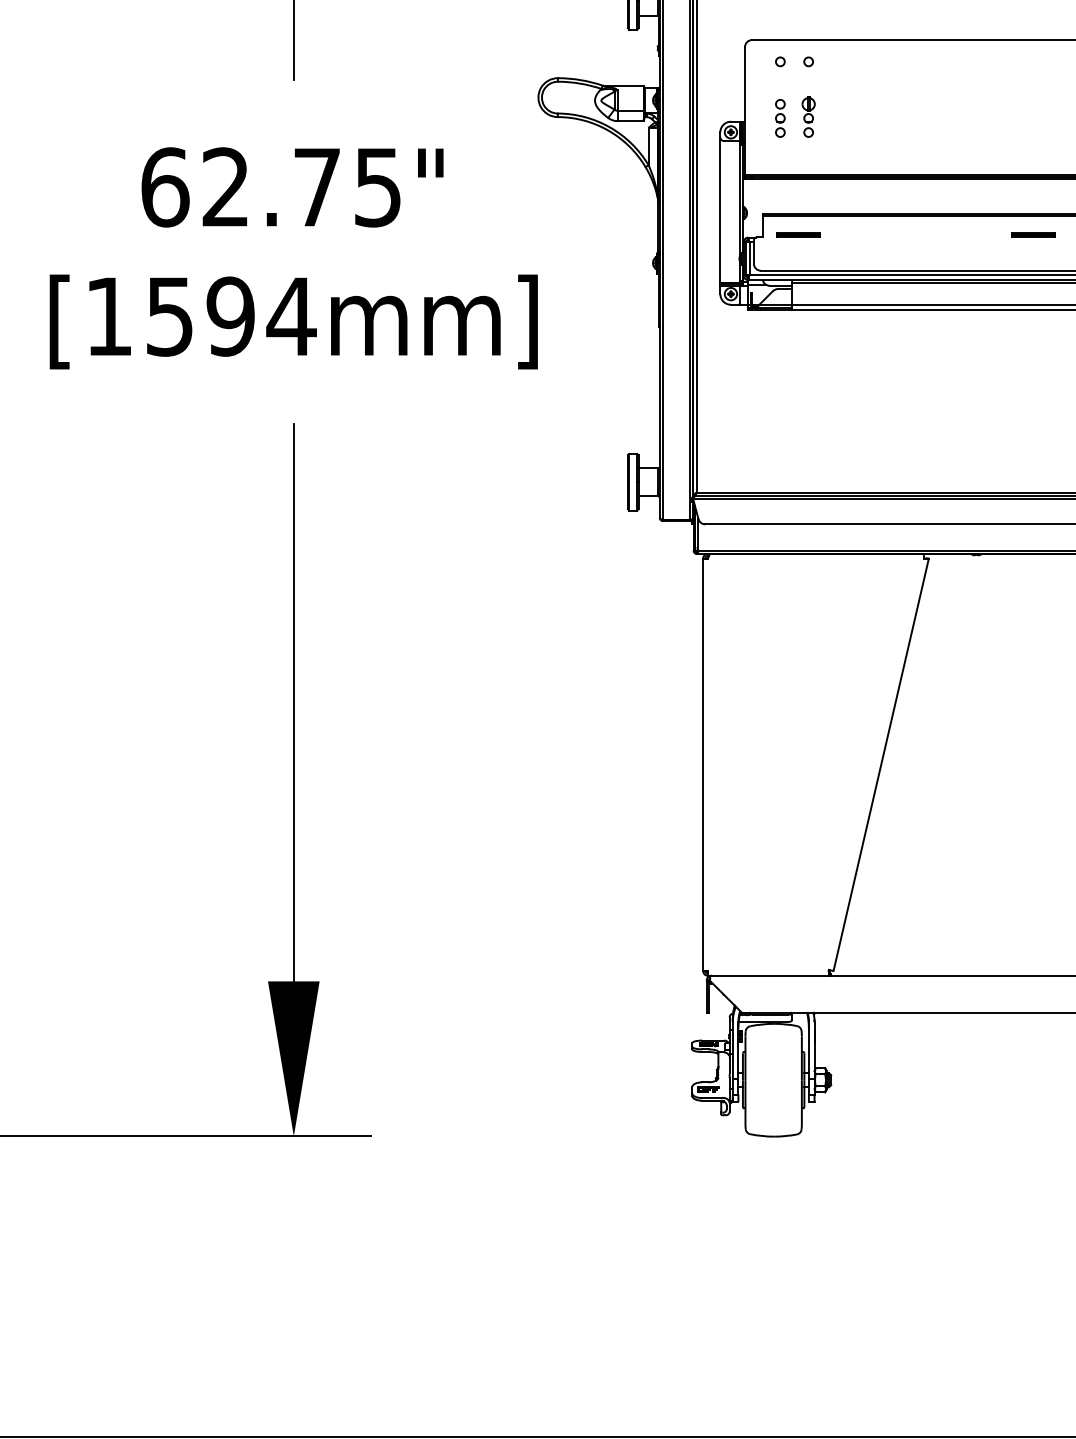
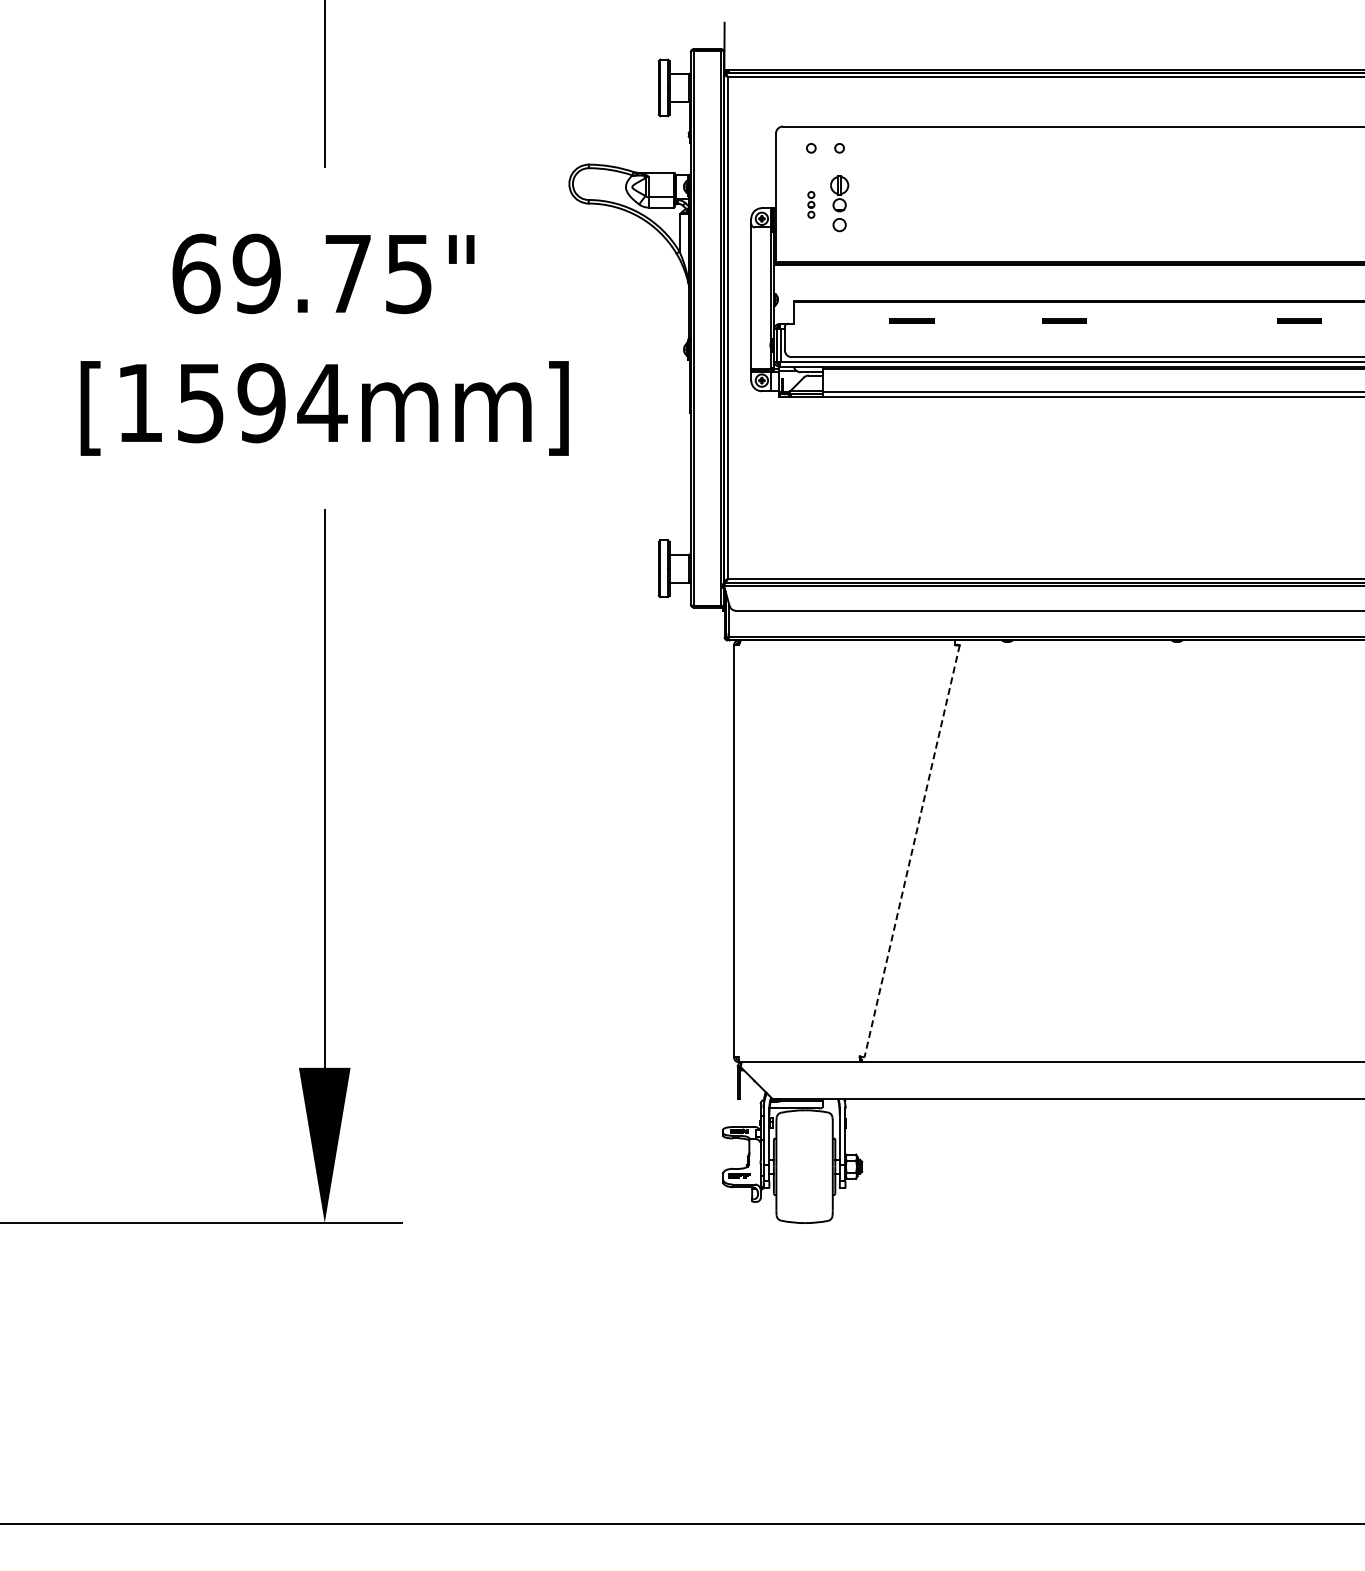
part: (808, 117) -> (839, 203), size x1.4
part: (780, 118) -> (811, 204), size x0.7
text: (225, 187) -> (256, 273), 62.75" -> 69.75"
part: (797, 234) -> (911, 320), moved
line: (881, 765) -> (912, 851), solid -> dashed

